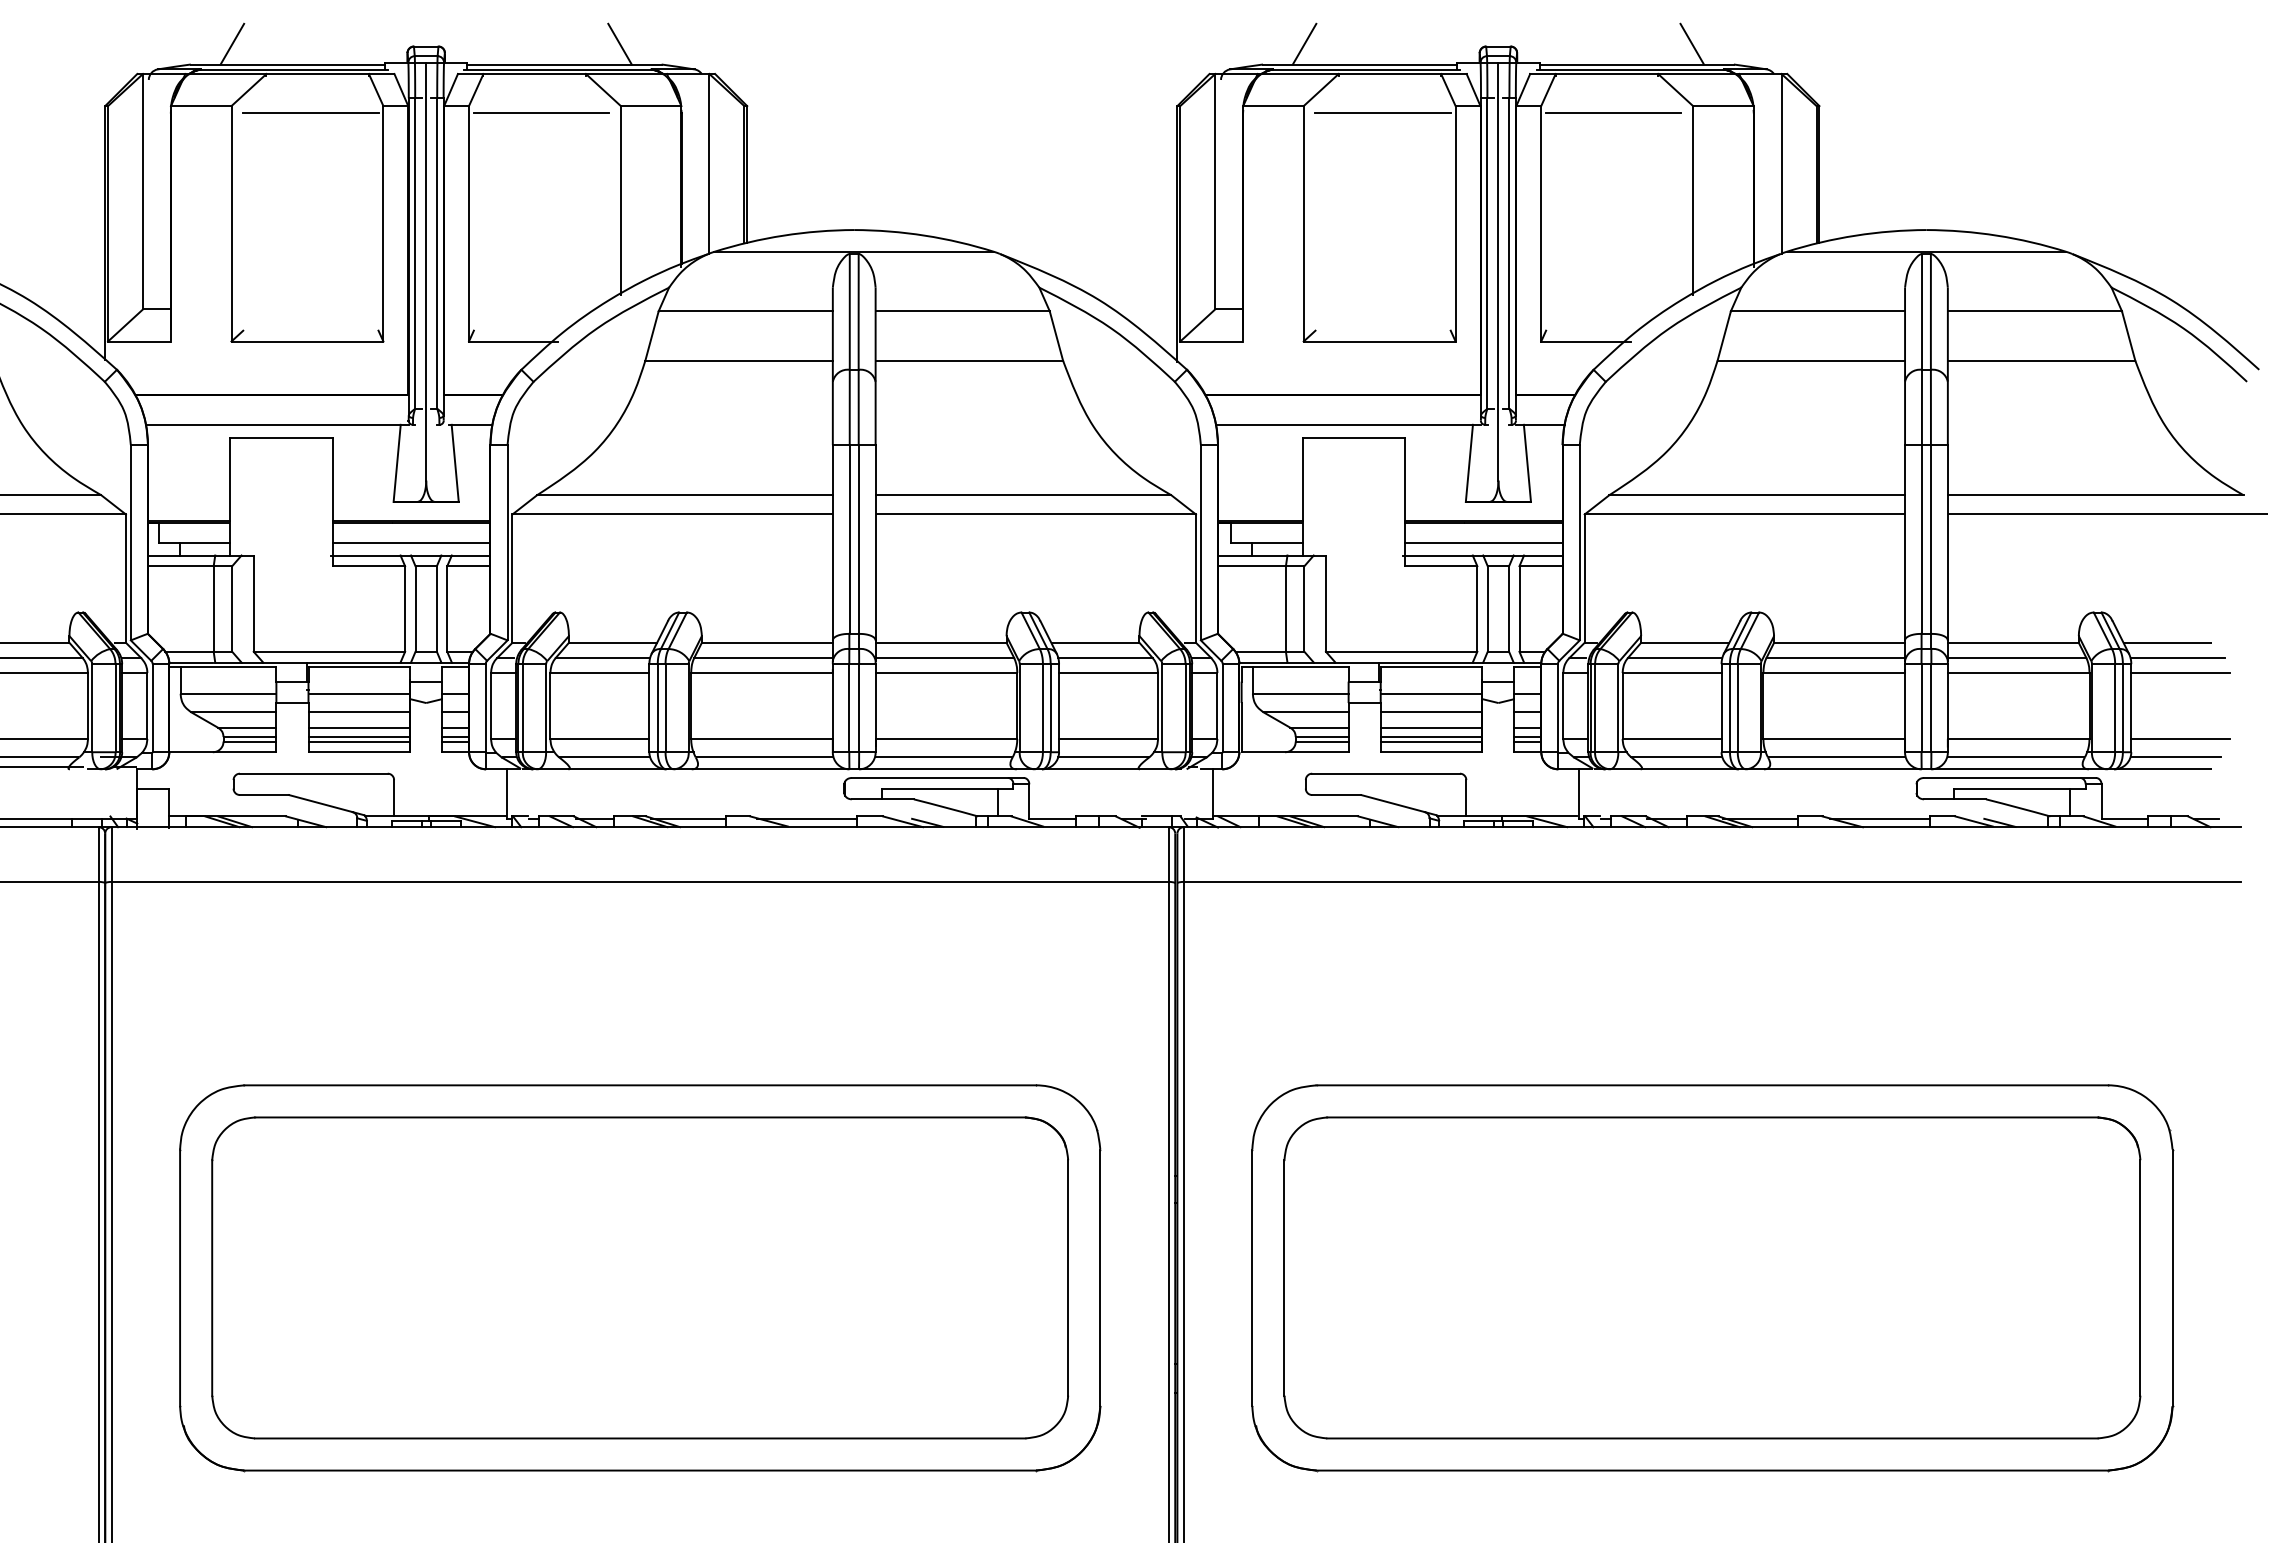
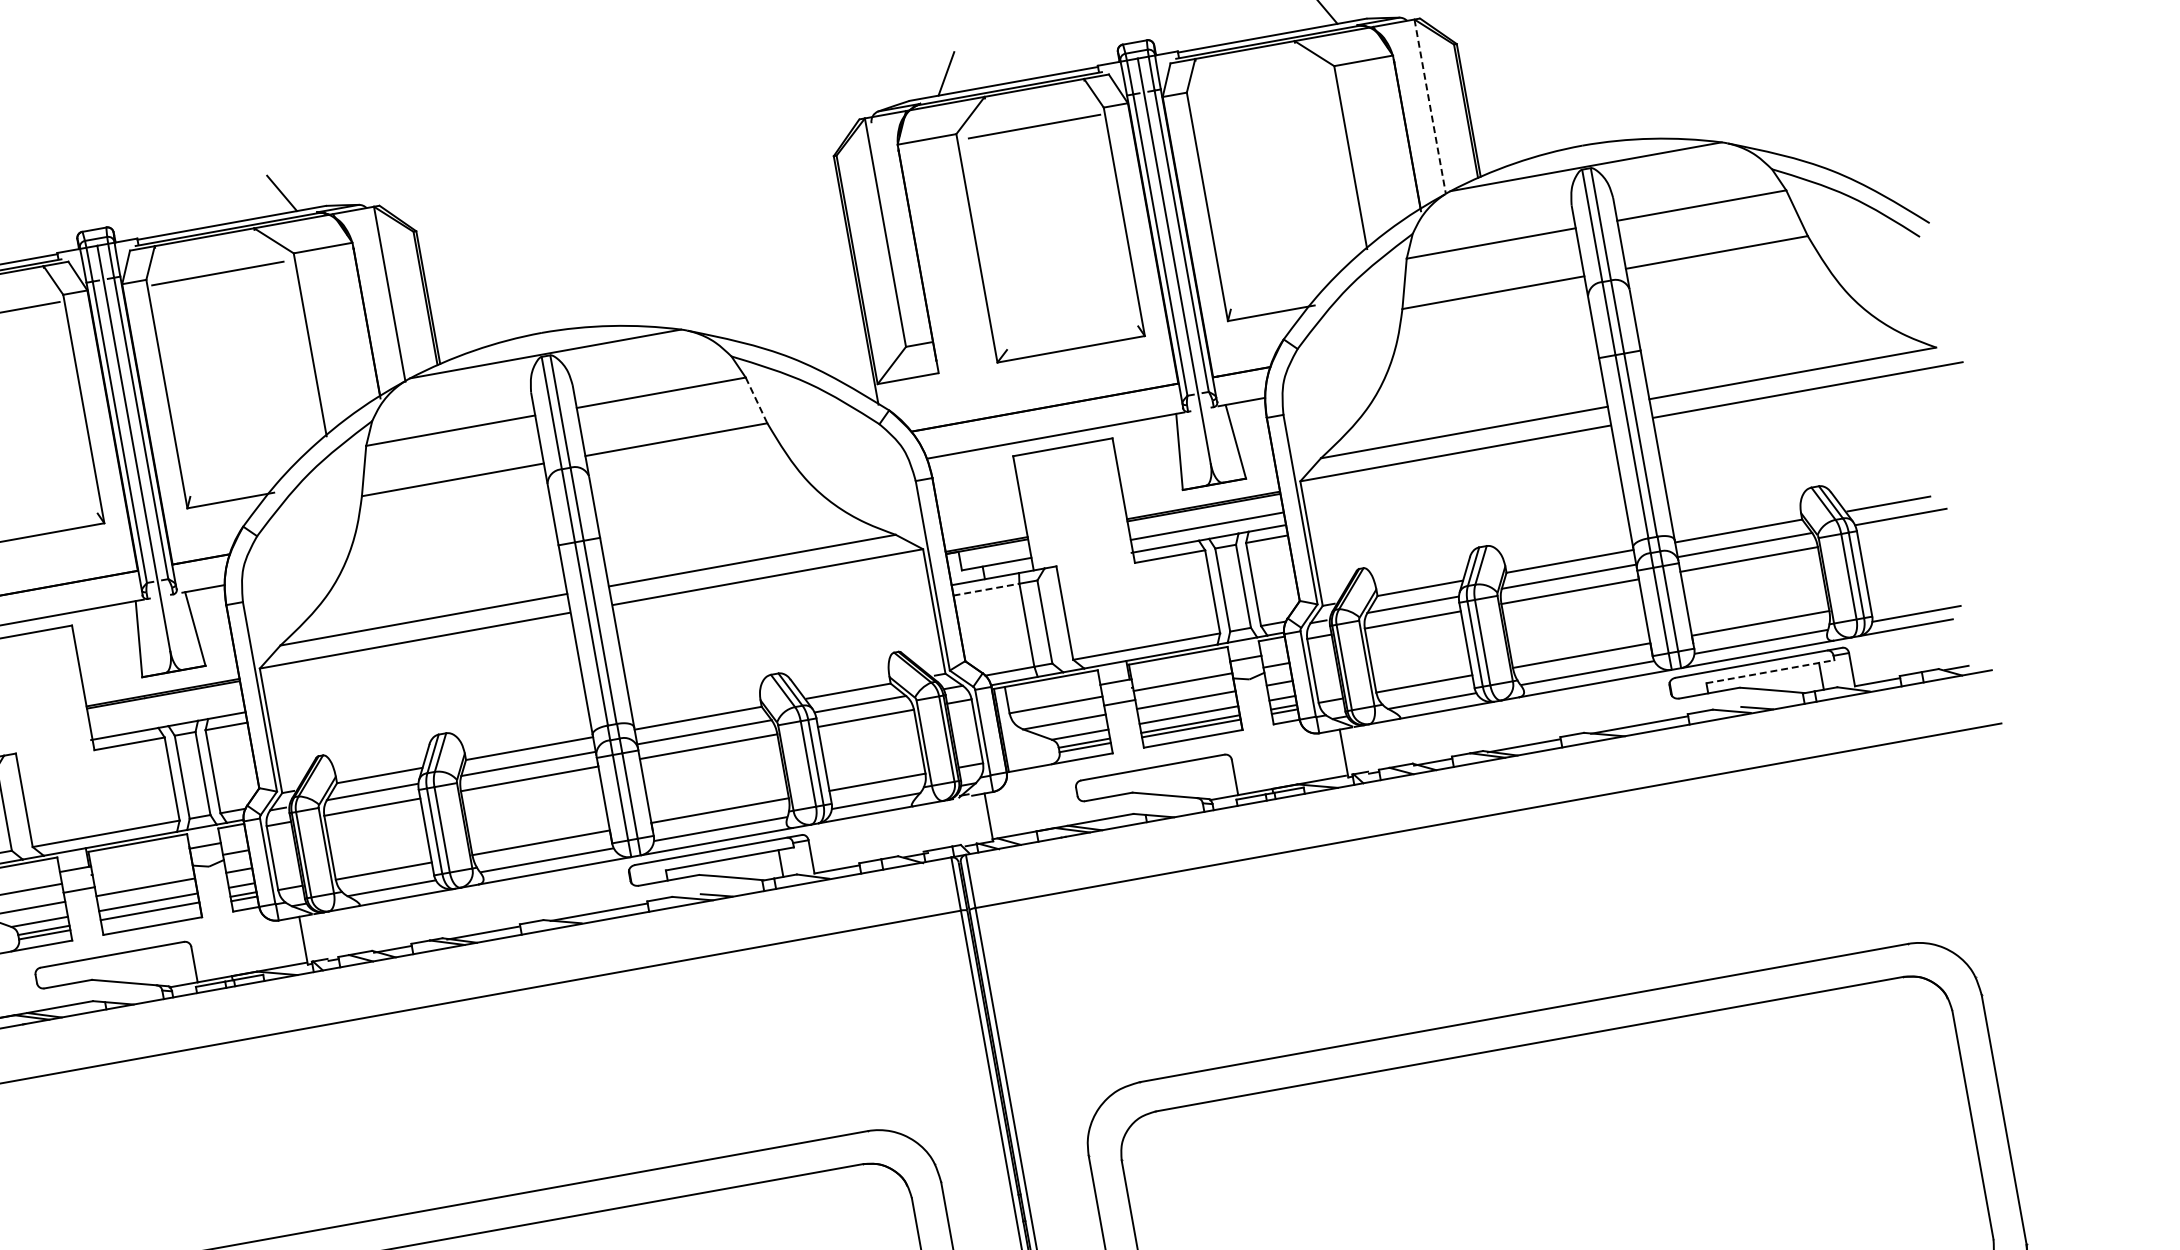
line: (1613, 112) -> (1258, 86), removed
line: (1781, 163) -> (1430, 106), solid -> dashed
line: (1056, 336) -> (756, 400), solid -> dashed
line: (411, 542) -> (166, 713), removed
line: (1251, 566) -> (986, 590), solid -> dashed
line: (2180, 673) -> (1906, 531), removed
line: (359, 693) -> (142, 869), removed
line: (2180, 738) -> (1917, 594), removed
line: (359, 741) -> (151, 915), removed
line: (2019, 788) -> (1770, 671), solid -> dashed

